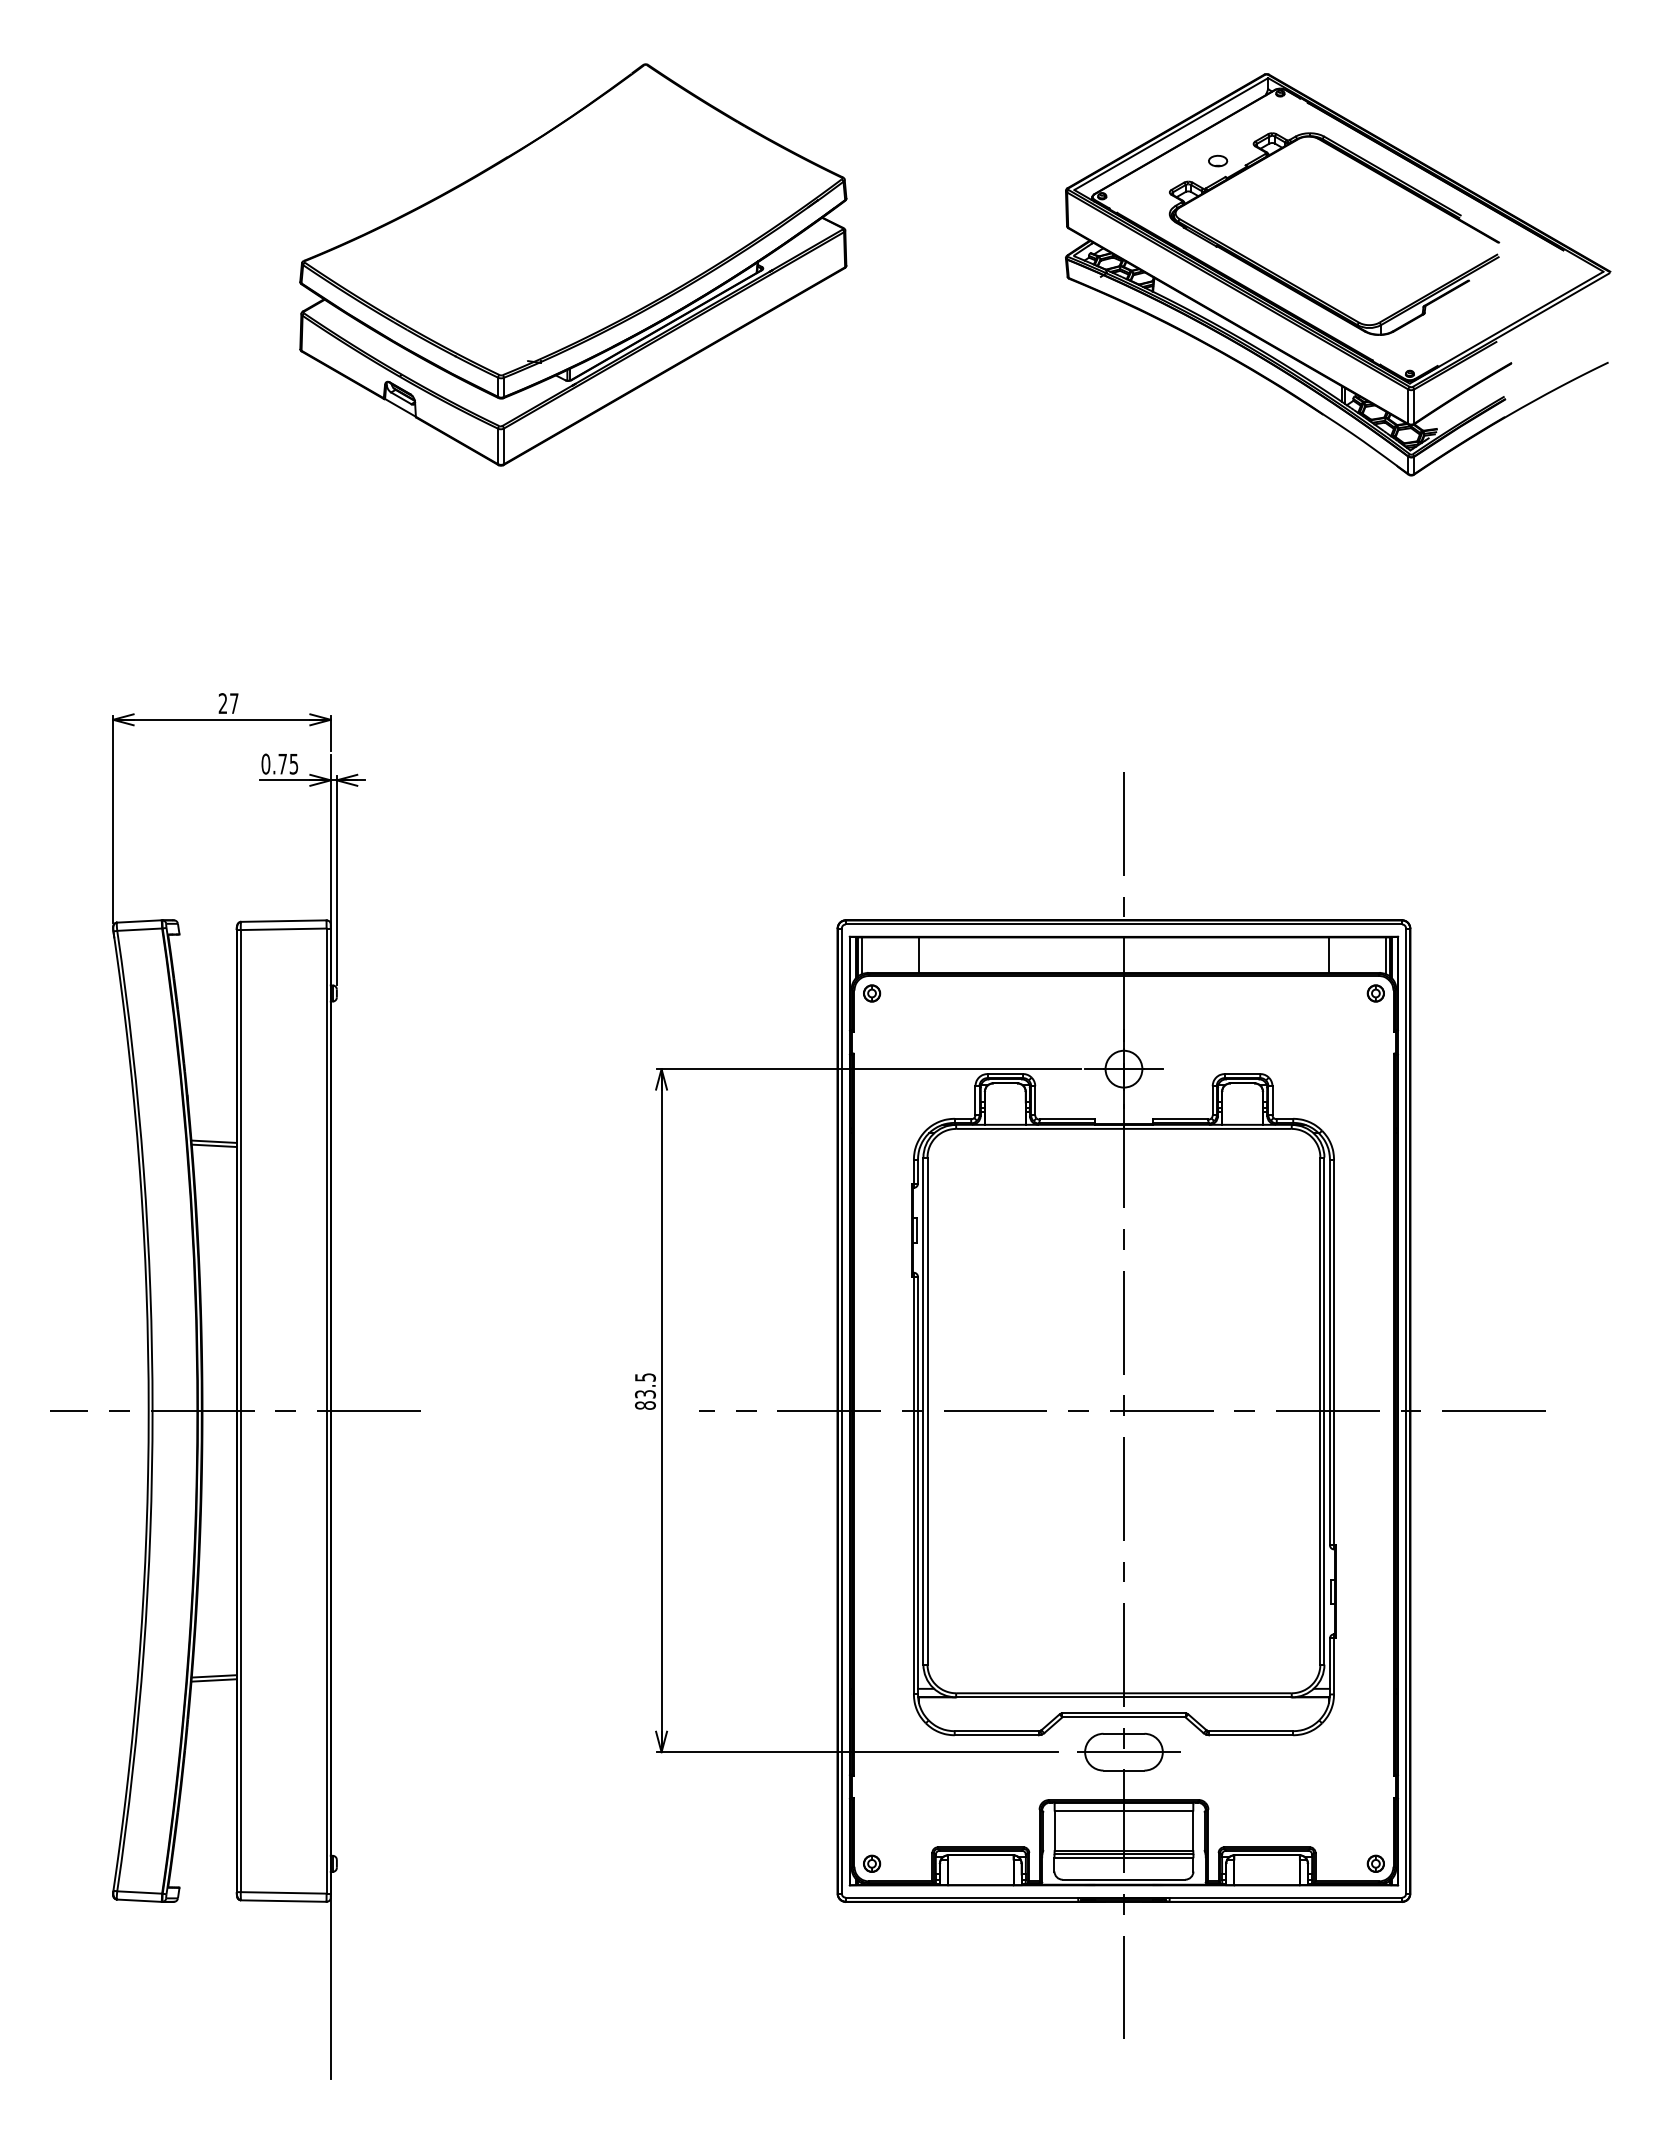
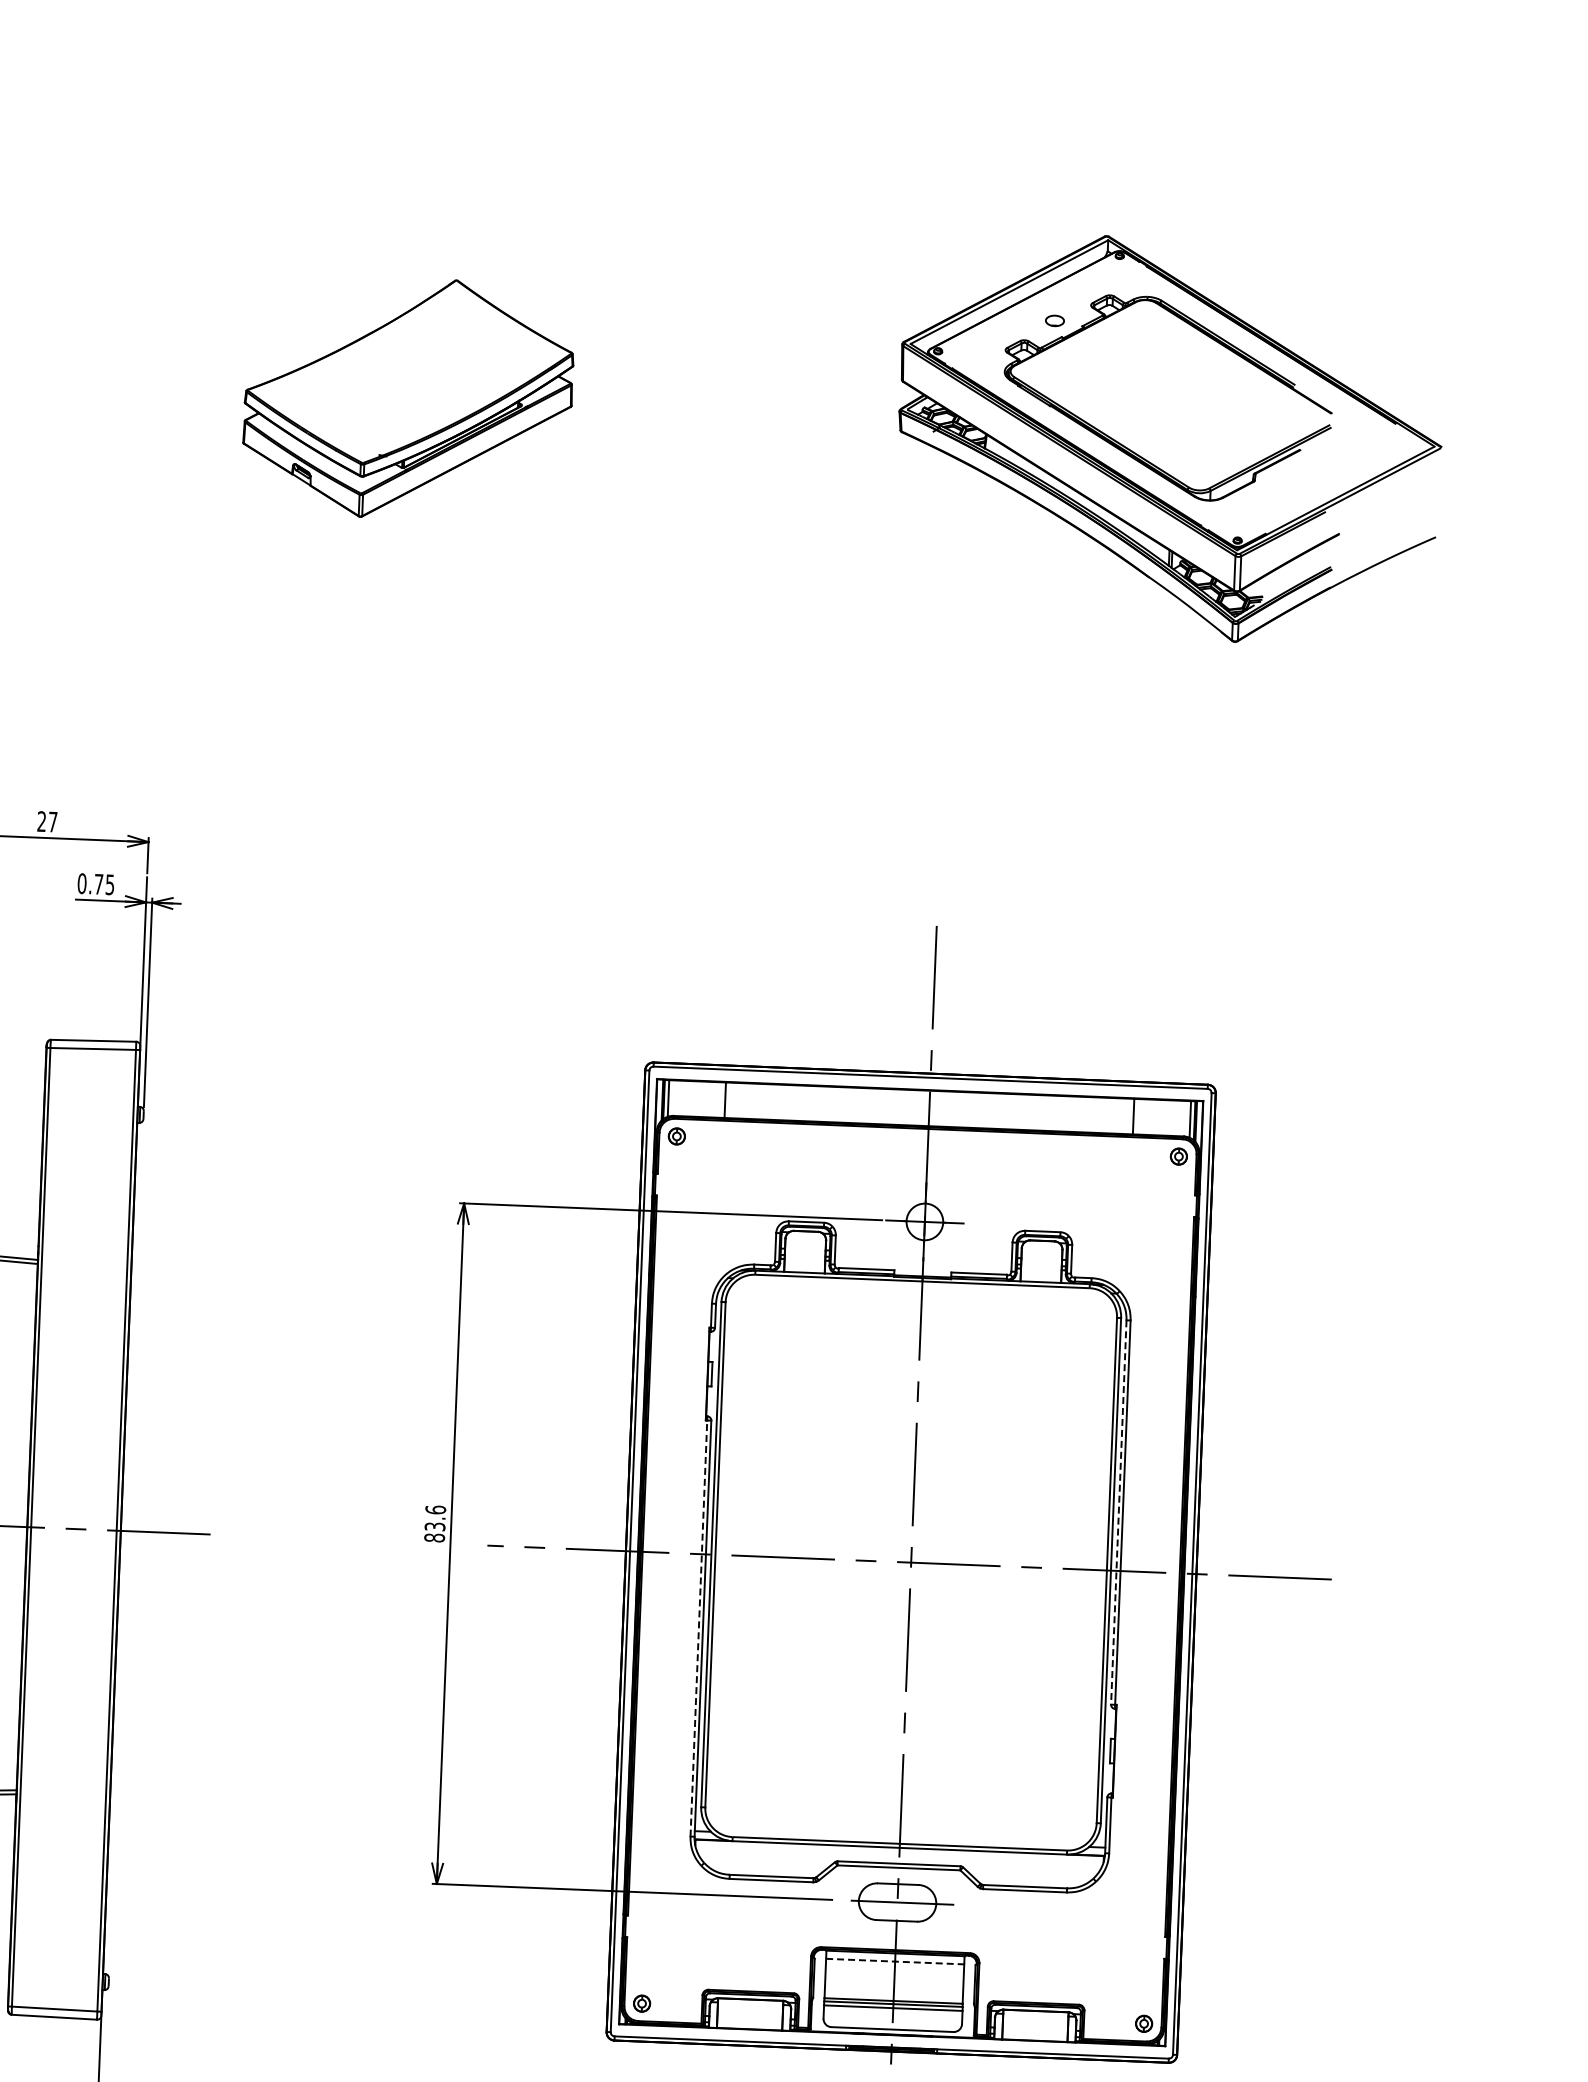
part: (573, 264) -> (408, 398), size x0.6
line: (1329, 1352) -> (1118, 1512), solid -> dashed
text: (645, 1377) -> (435, 1510), 83.5 -> 83.6
line: (913, 1485) -> (698, 1628), solid -> dashed
line: (1124, 1811) -> (895, 1961), solid -> dashed

